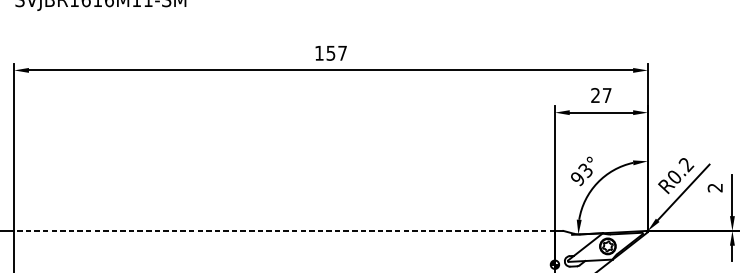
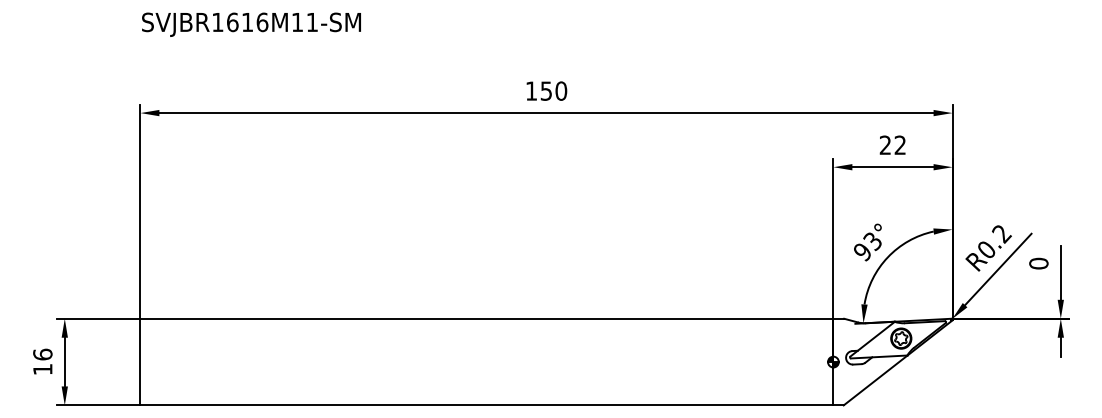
text: (342, 52) -> (561, 90), 157 -> 150
text: (606, 94) -> (899, 144), 27 -> 22
text: (714, 187) -> (1038, 263), 2 -> 0
line: (284, 230) -> (486, 318), dashed -> solid

